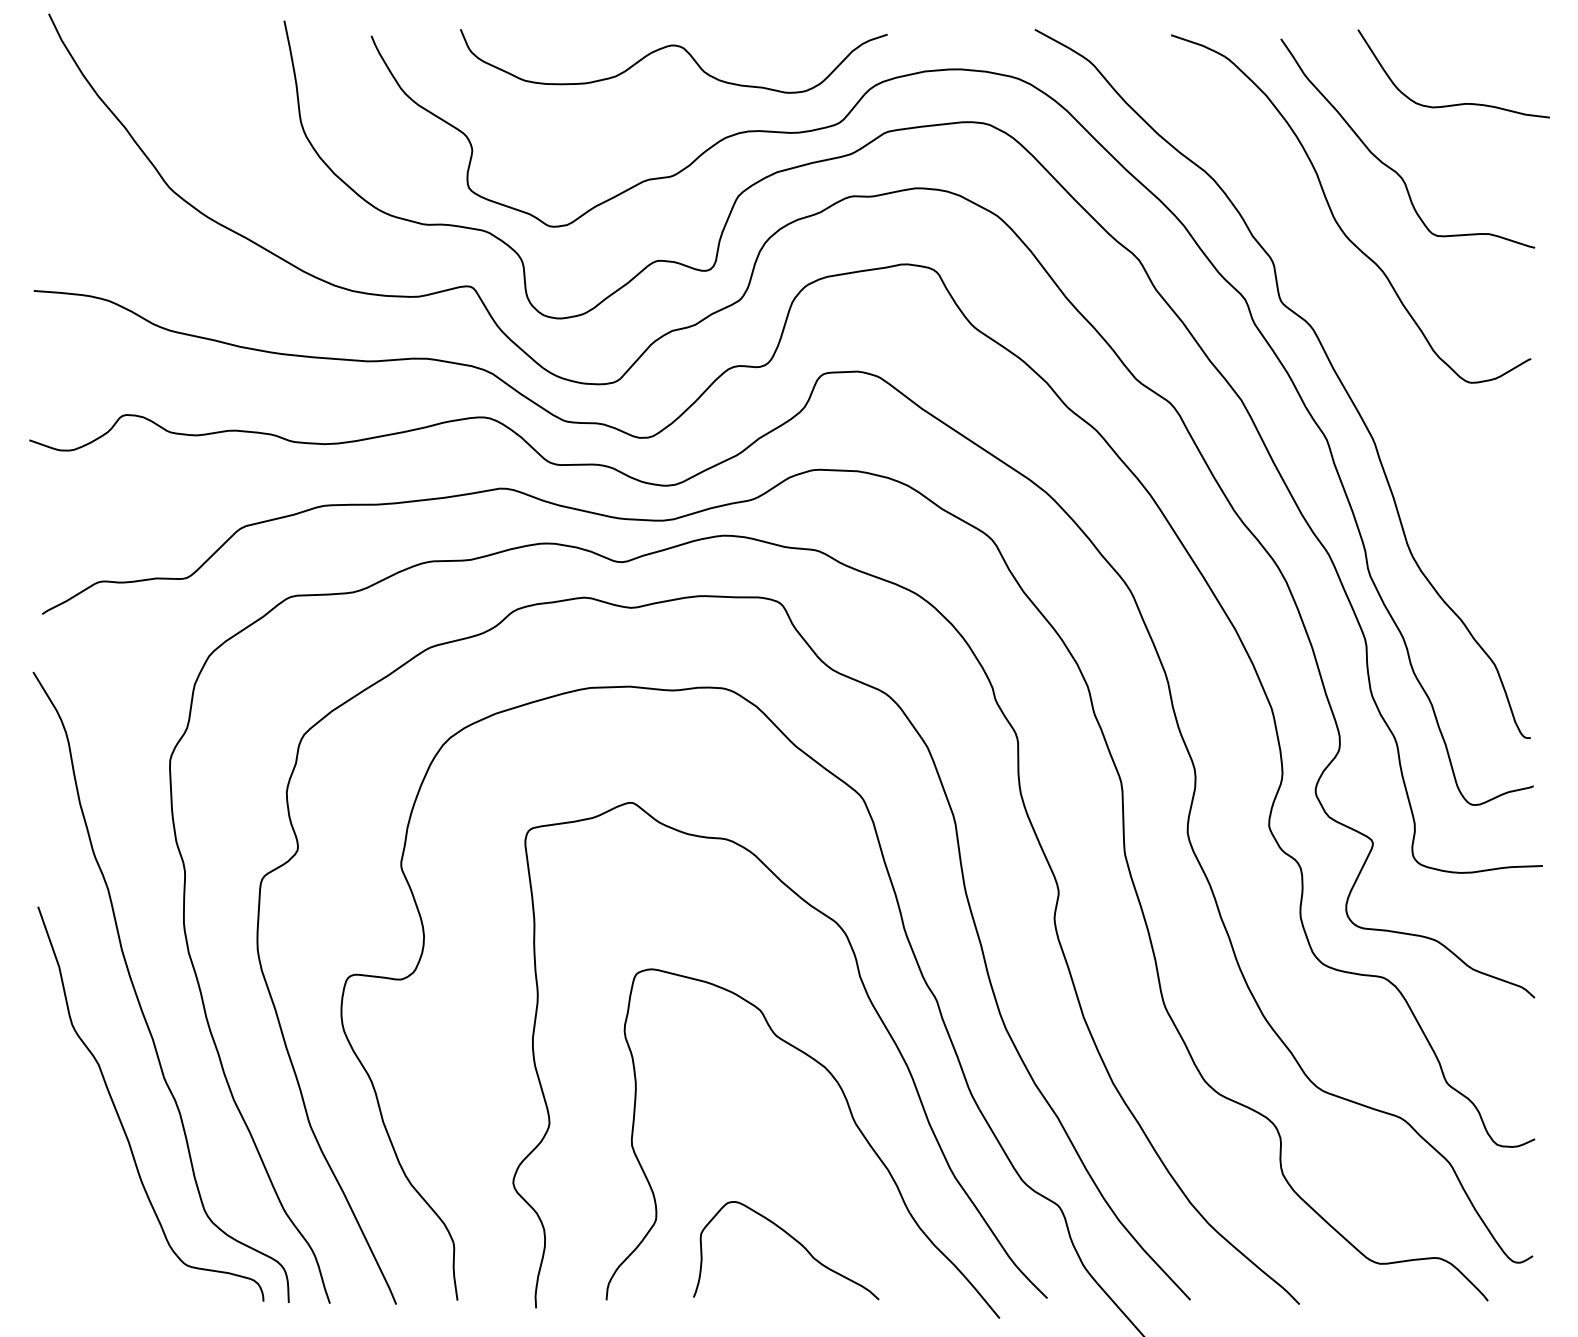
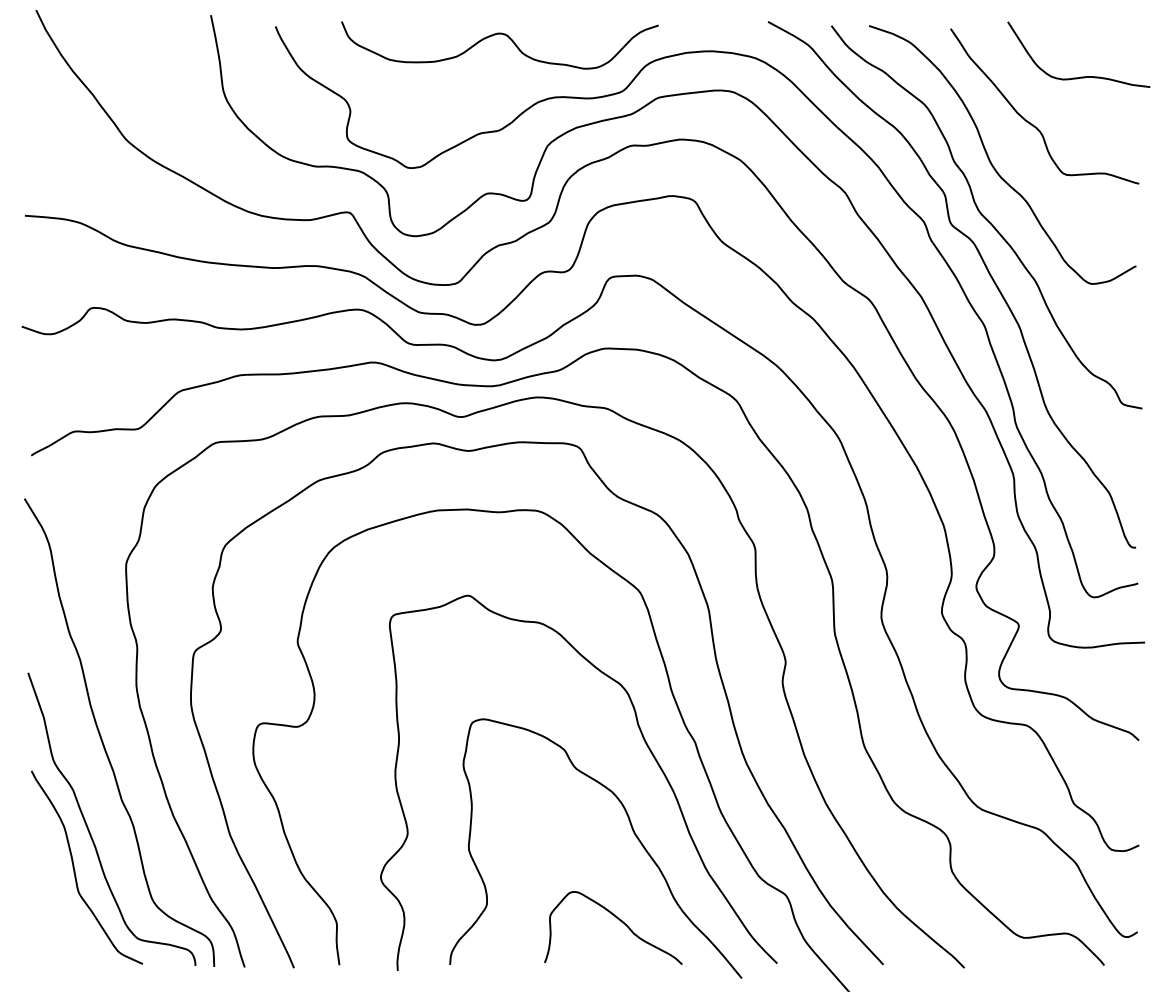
curve: (1329, 293) -> (986, 217), added
curve: (101, 1173) -> (75, 870), added
curve: (791, 1239) -> (617, 919), moved

